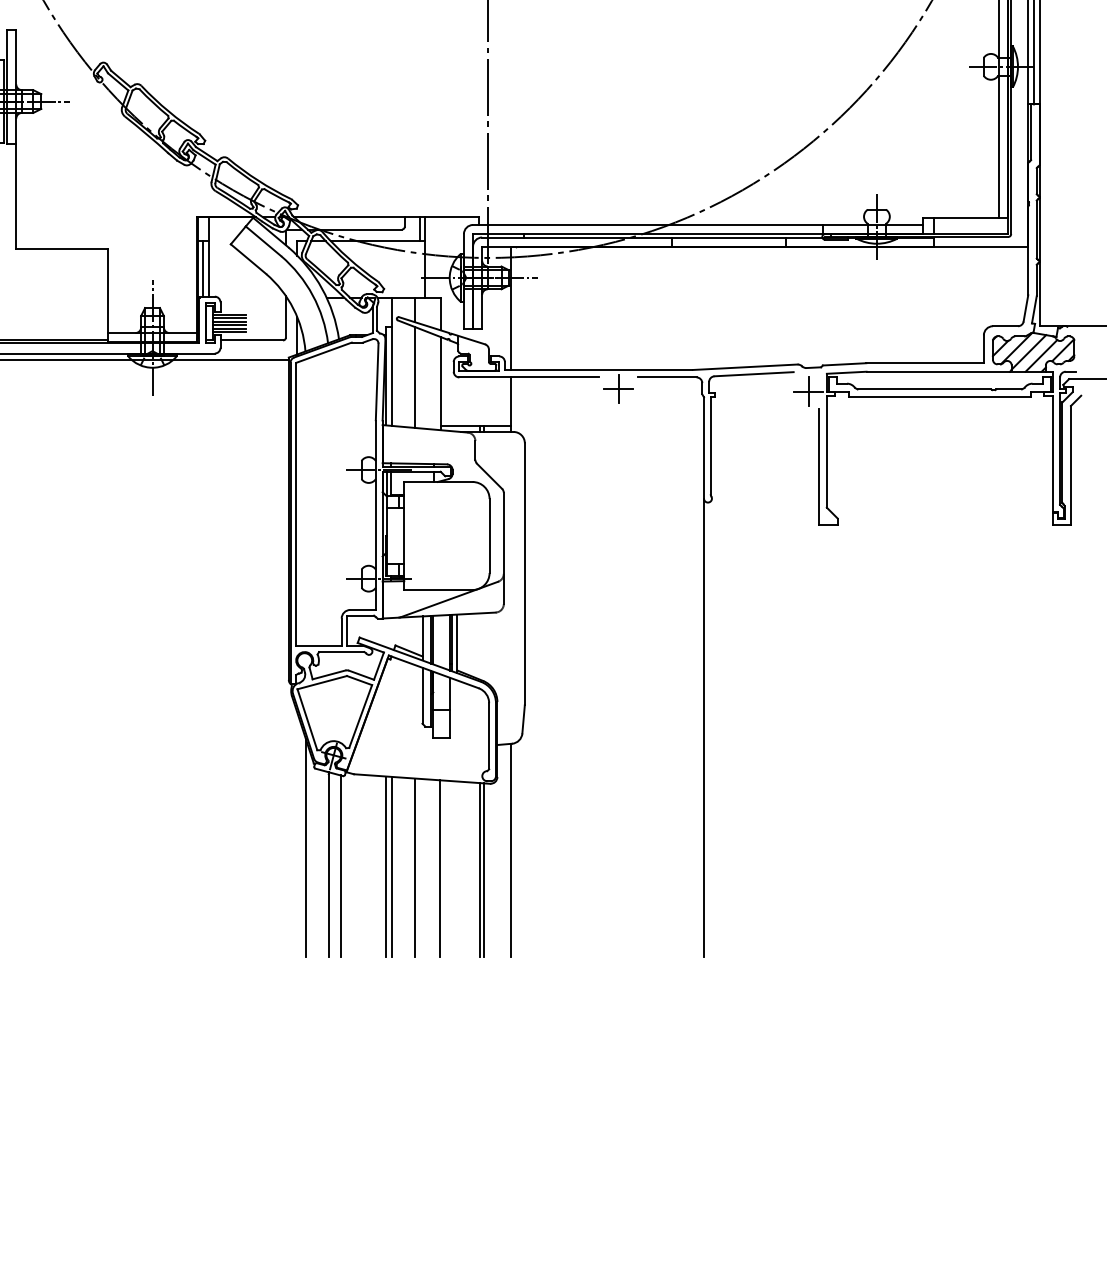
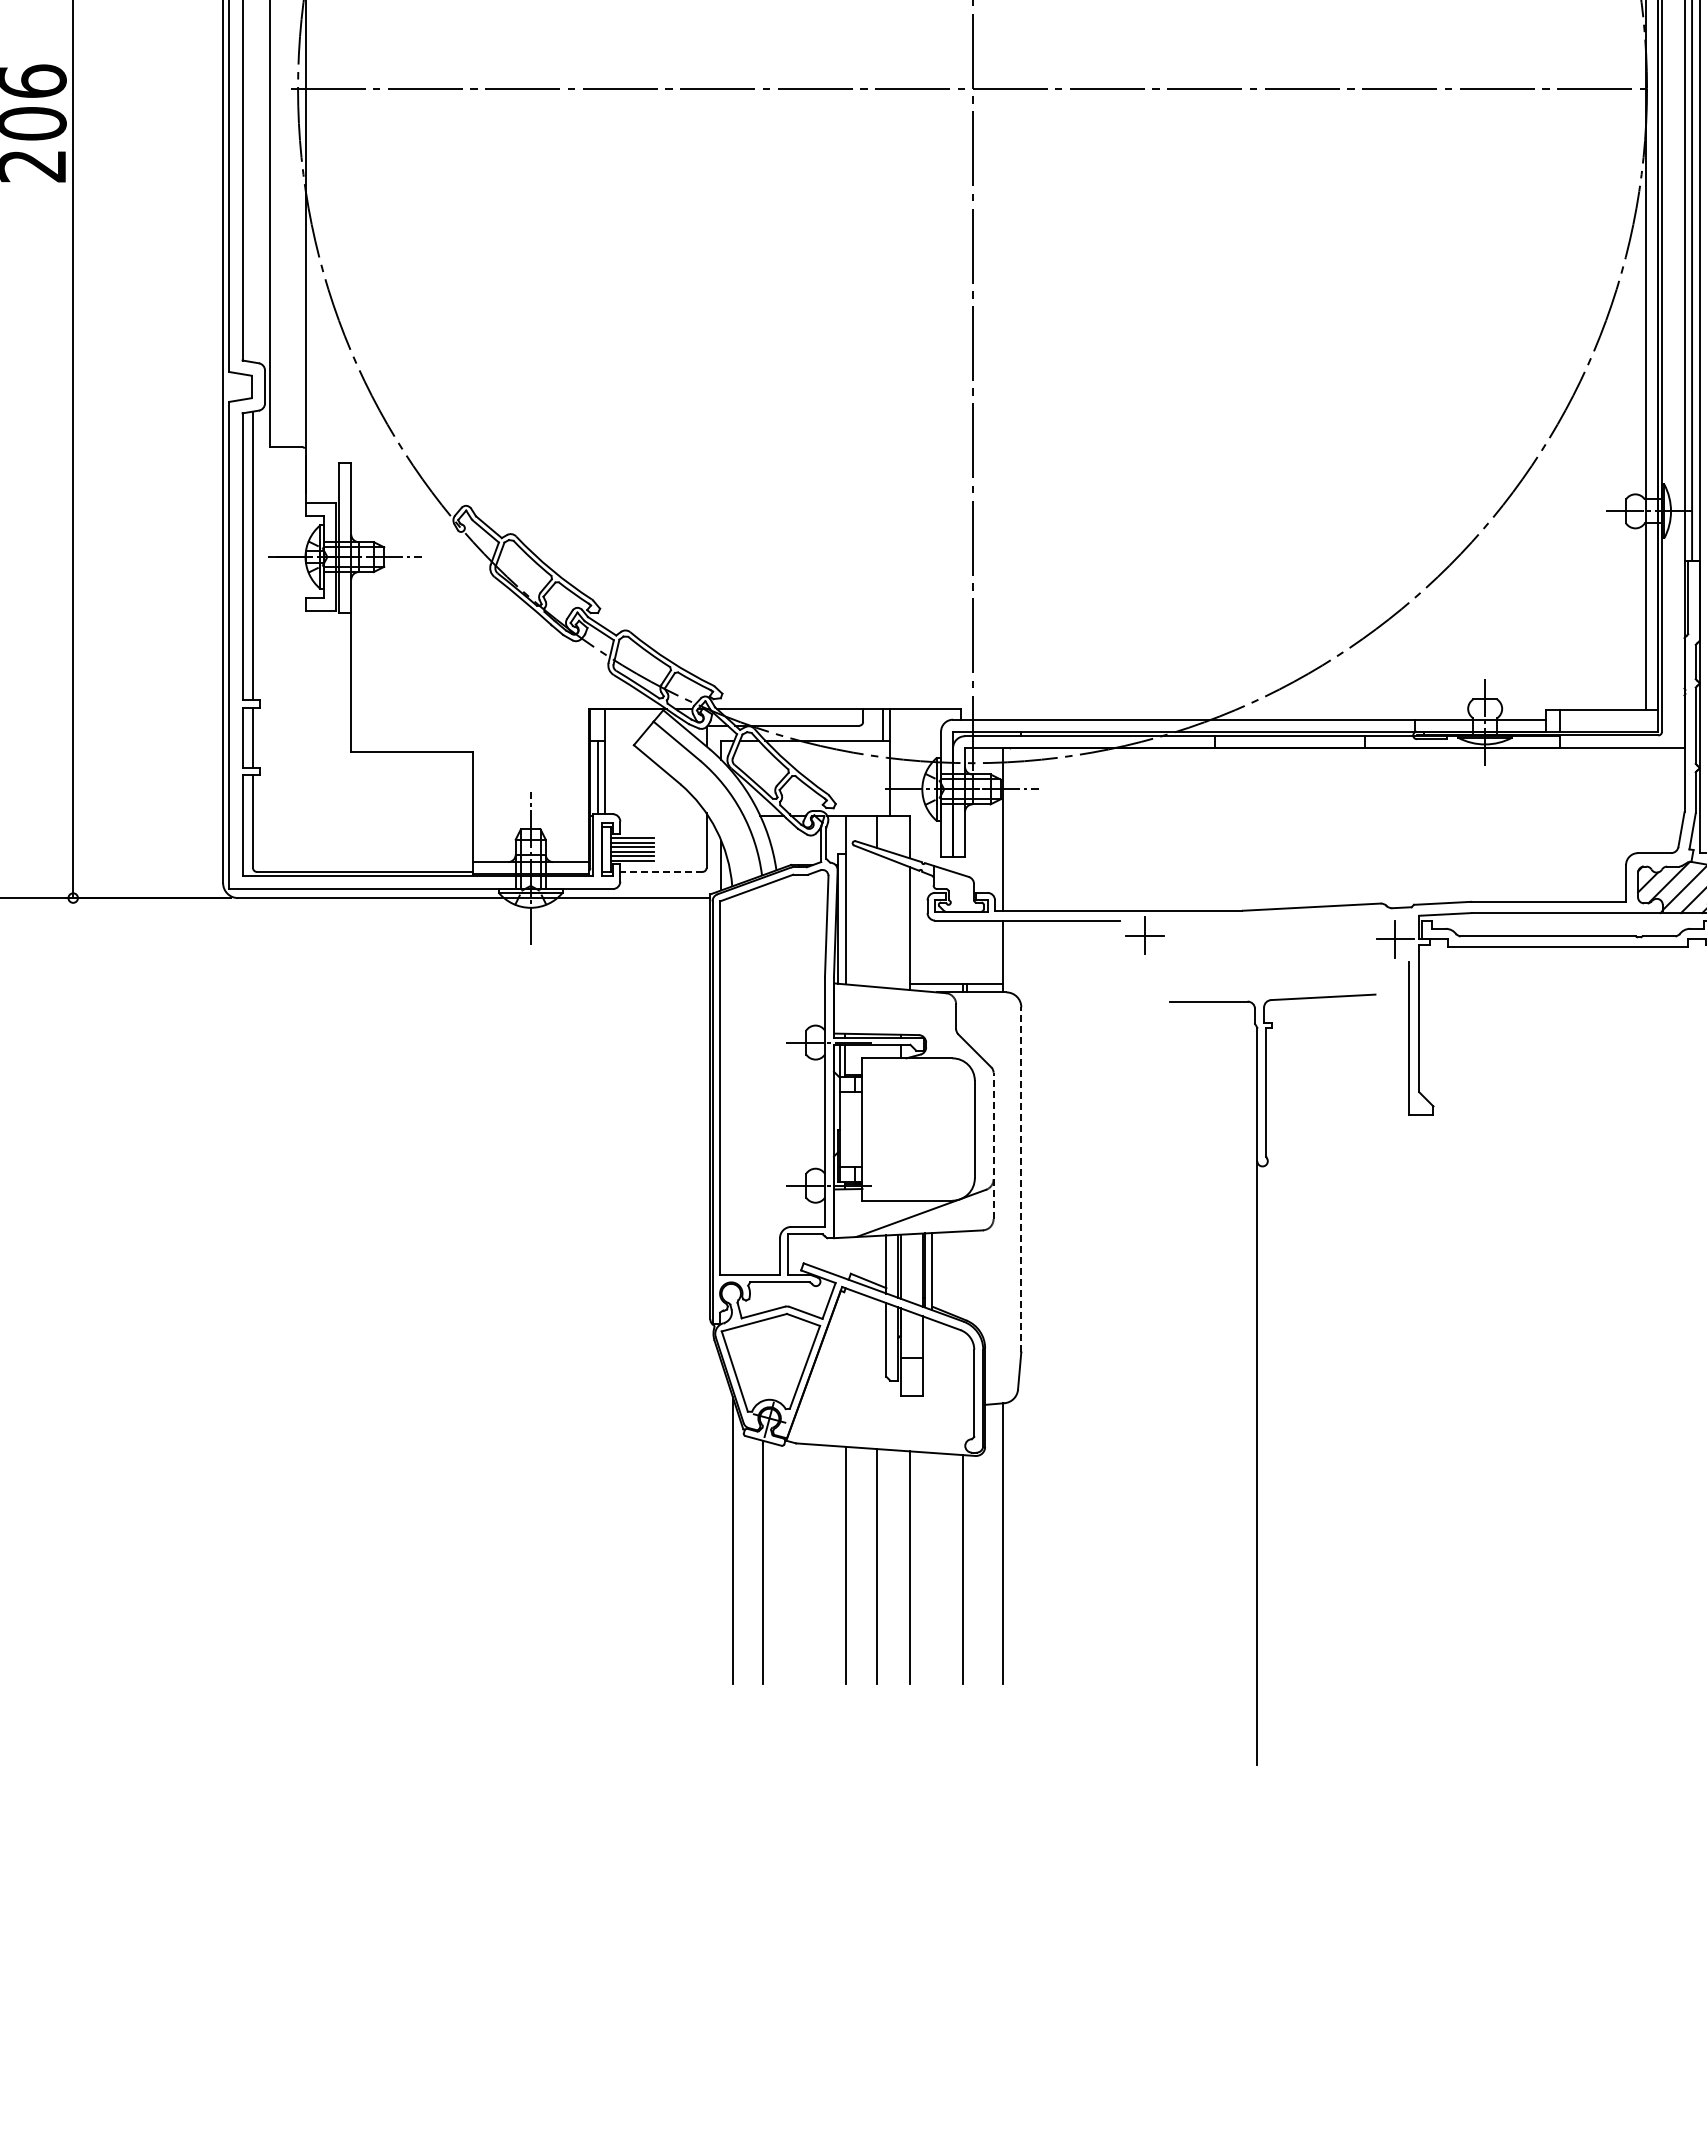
line: (251, 340) -> (661, 871), solid -> dashed
line: (414, 377) -> (876, 920), removed
line: (503, 548) -> (993, 1145), solid -> dashed
line: (525, 573) -> (1021, 1178), solid -> dashed
part: (704, 664) -> (1257, 1379), moved
line: (340, 866) -> (778, 1564), removed
line: (386, 866) -> (838, 1565), removed
line: (484, 869) -> (967, 1569), removed

